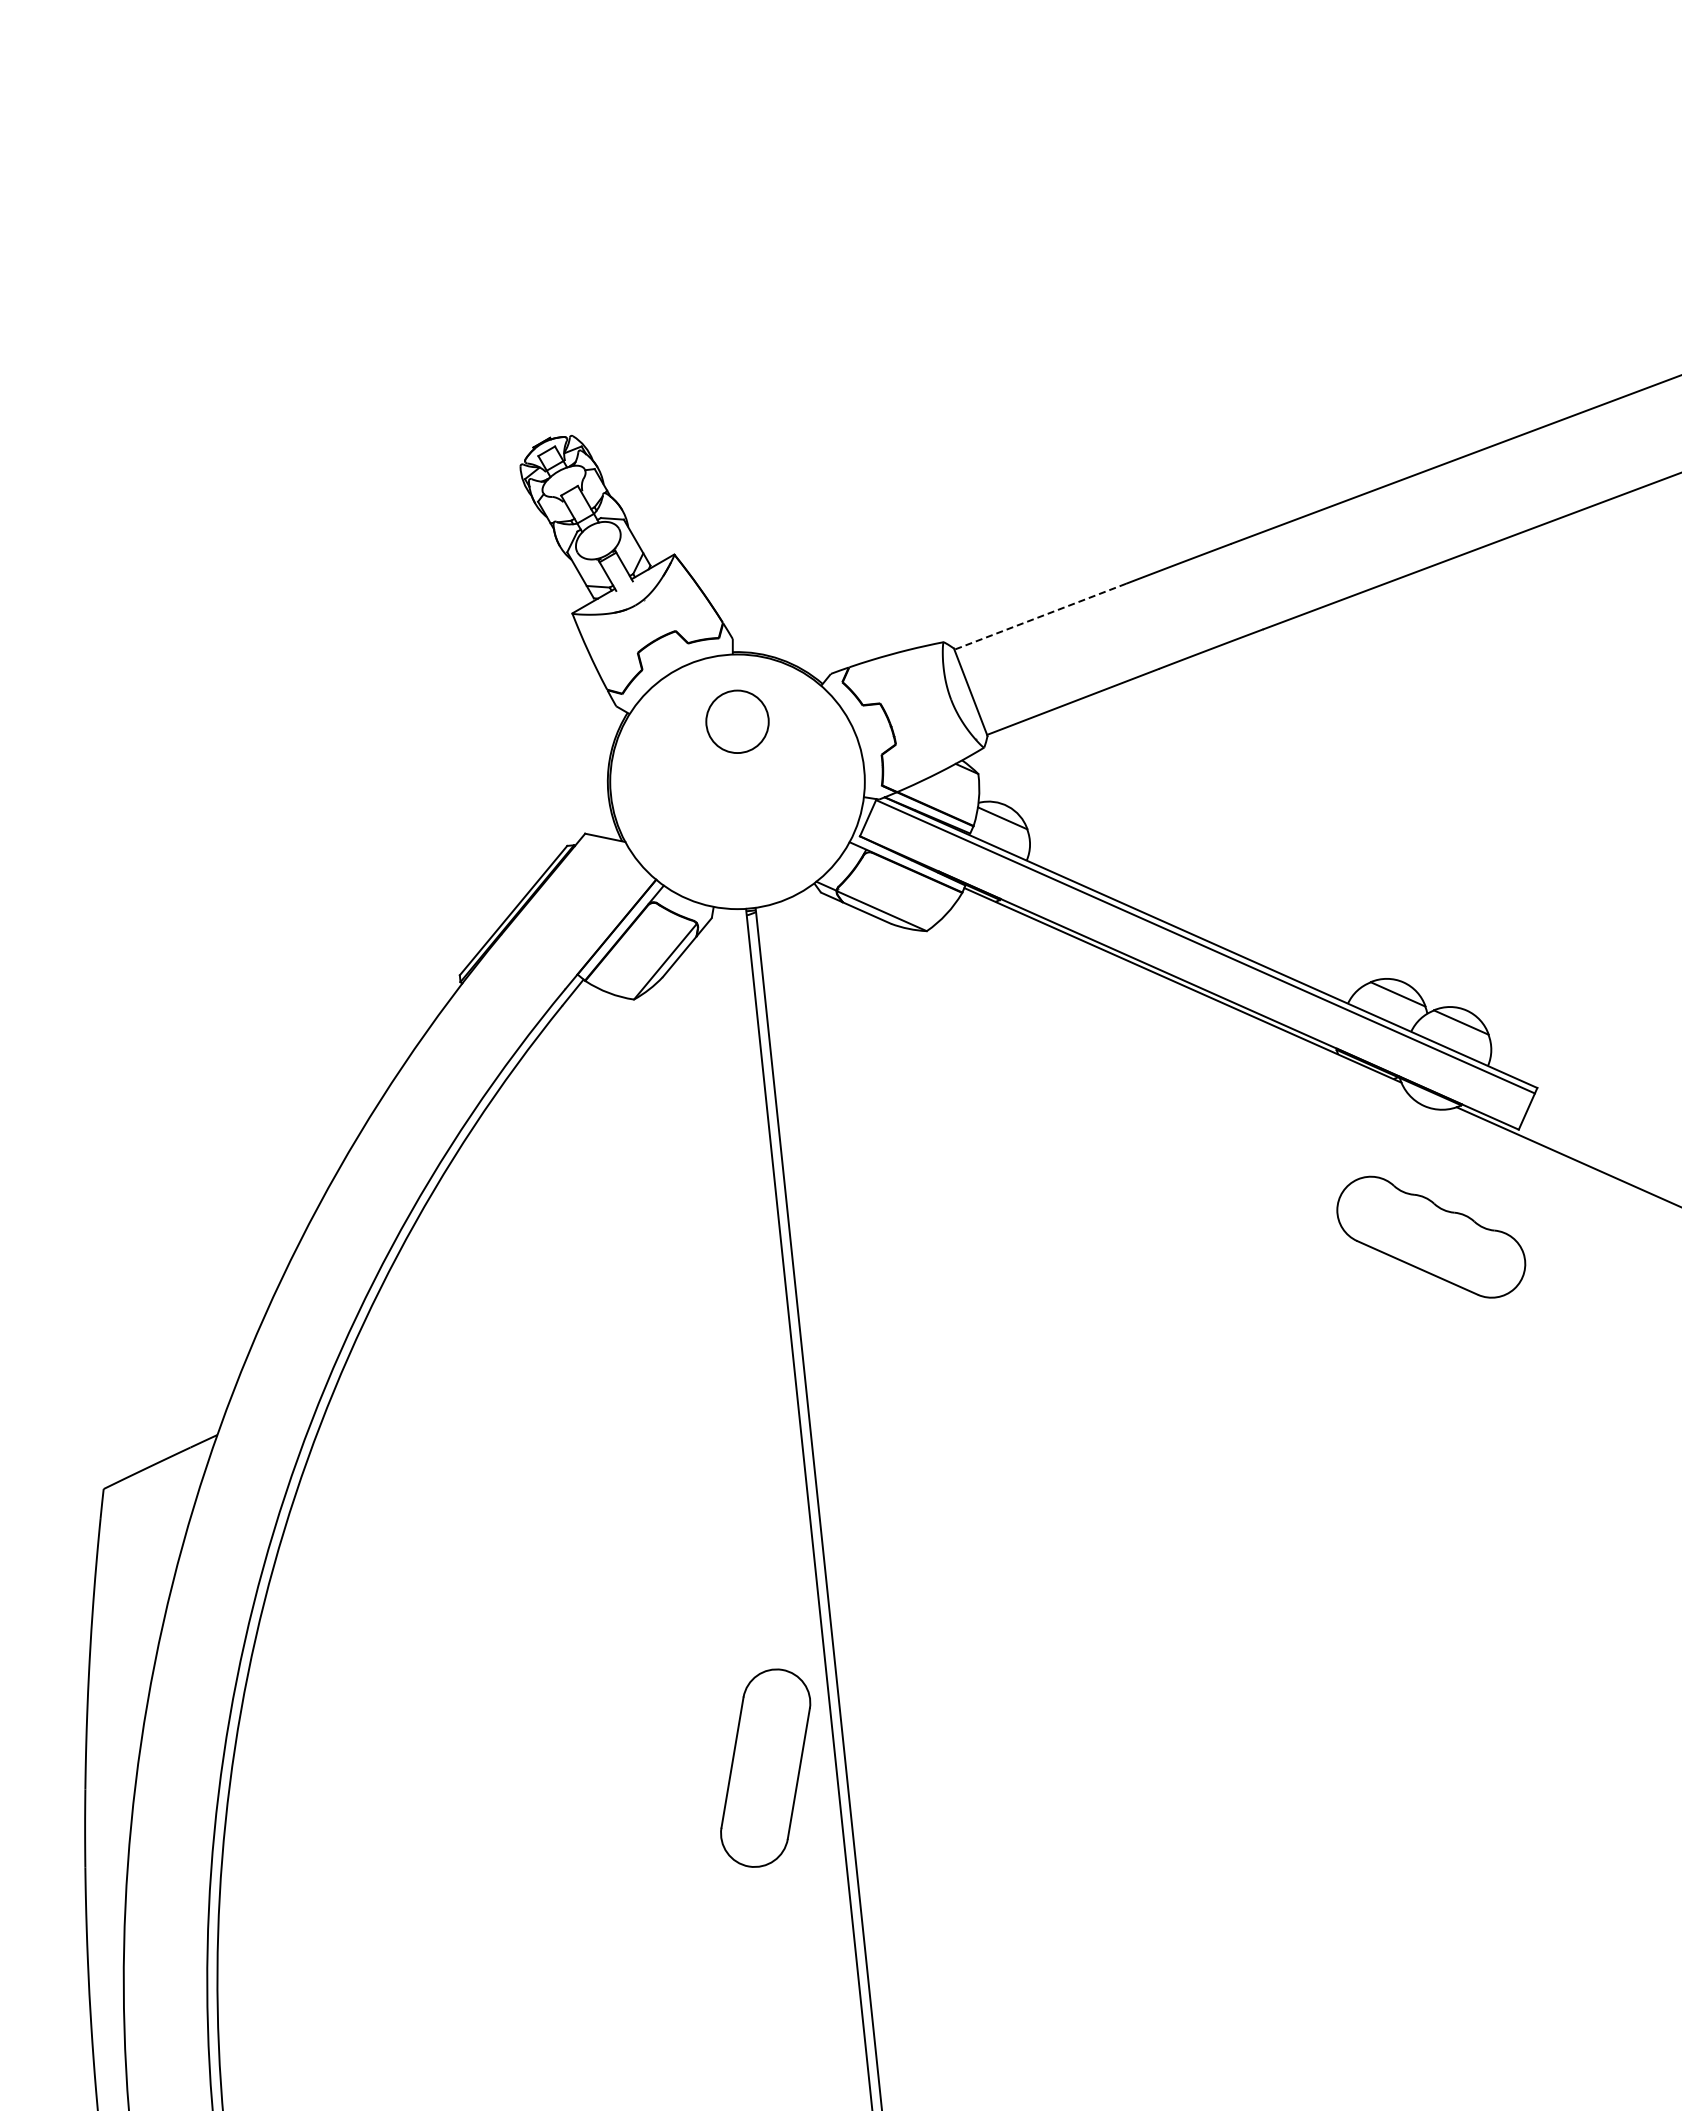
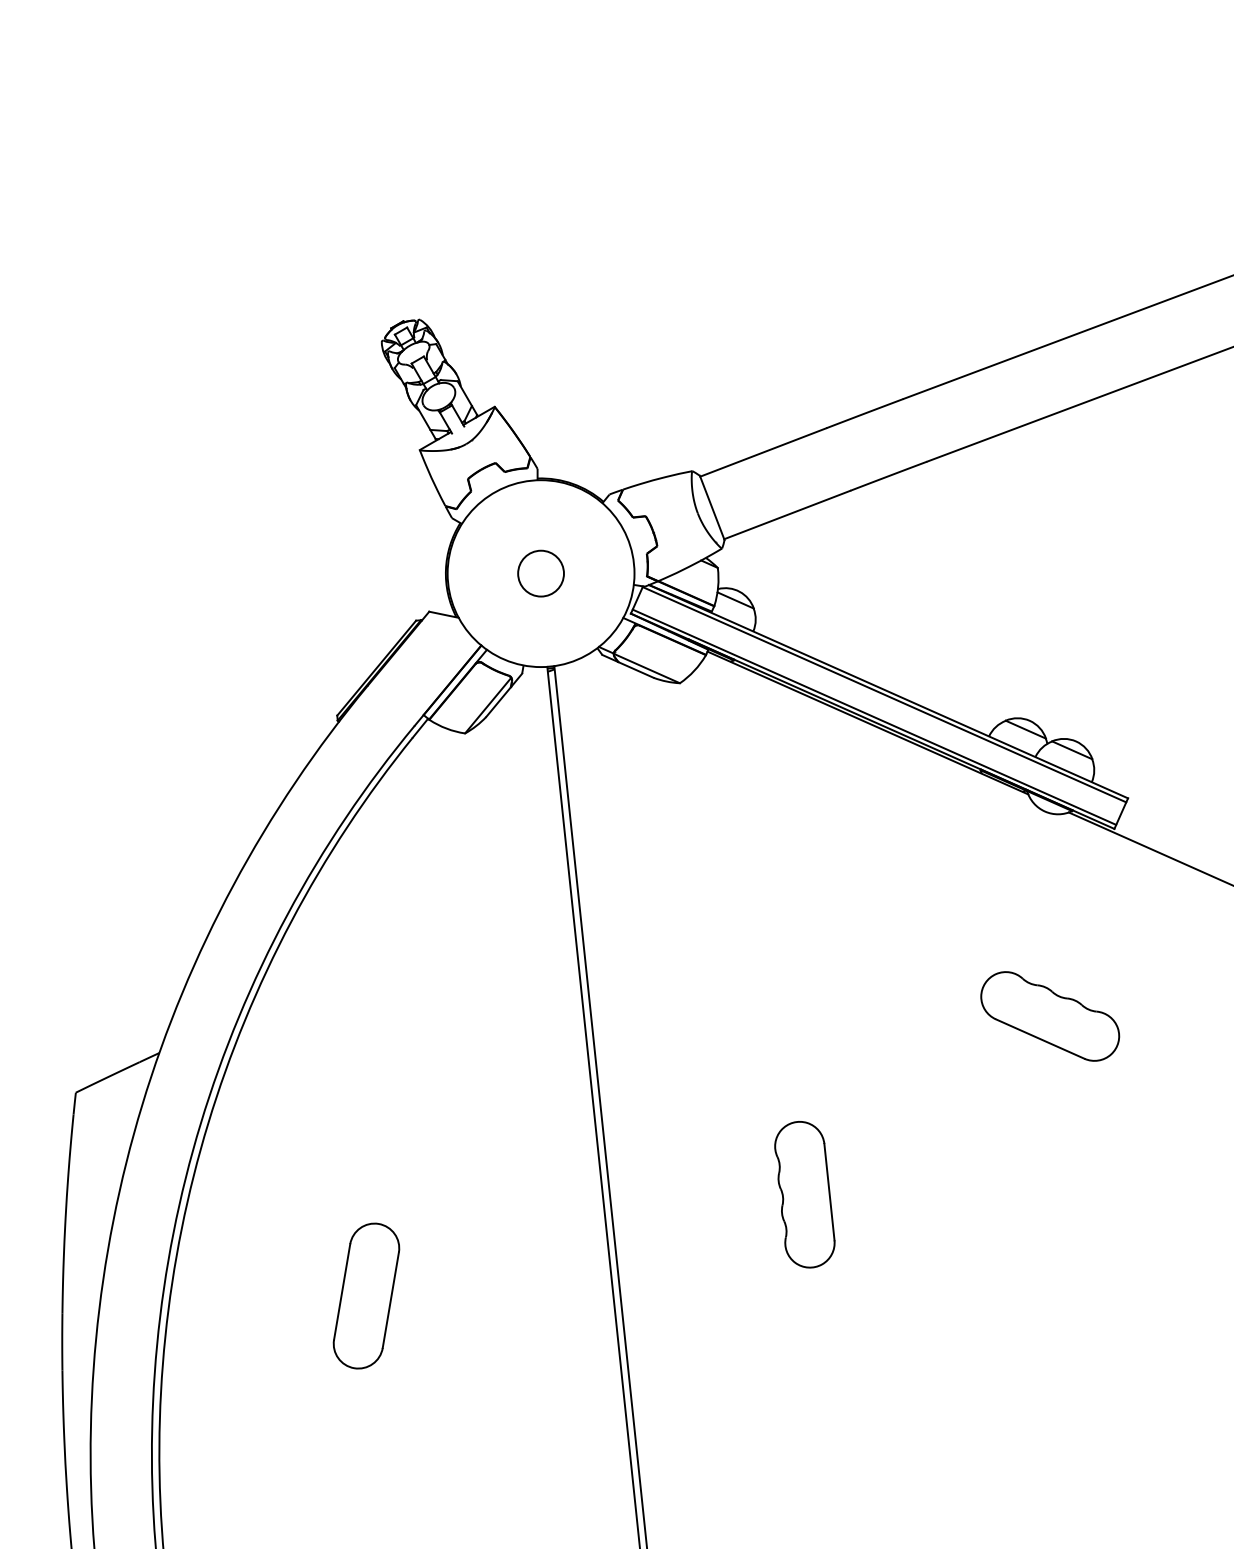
line: (1040, 616) -> (763, 452), dashed -> solid
circle: (737, 721) -> (541, 573), moved
line: (1191, 977) -> (874, 717), added
part: (1431, 1236) -> (1050, 1015), moved
part: (1096, 1627) -> (804, 1194), added
part: (765, 1767) -> (366, 1295), moved

